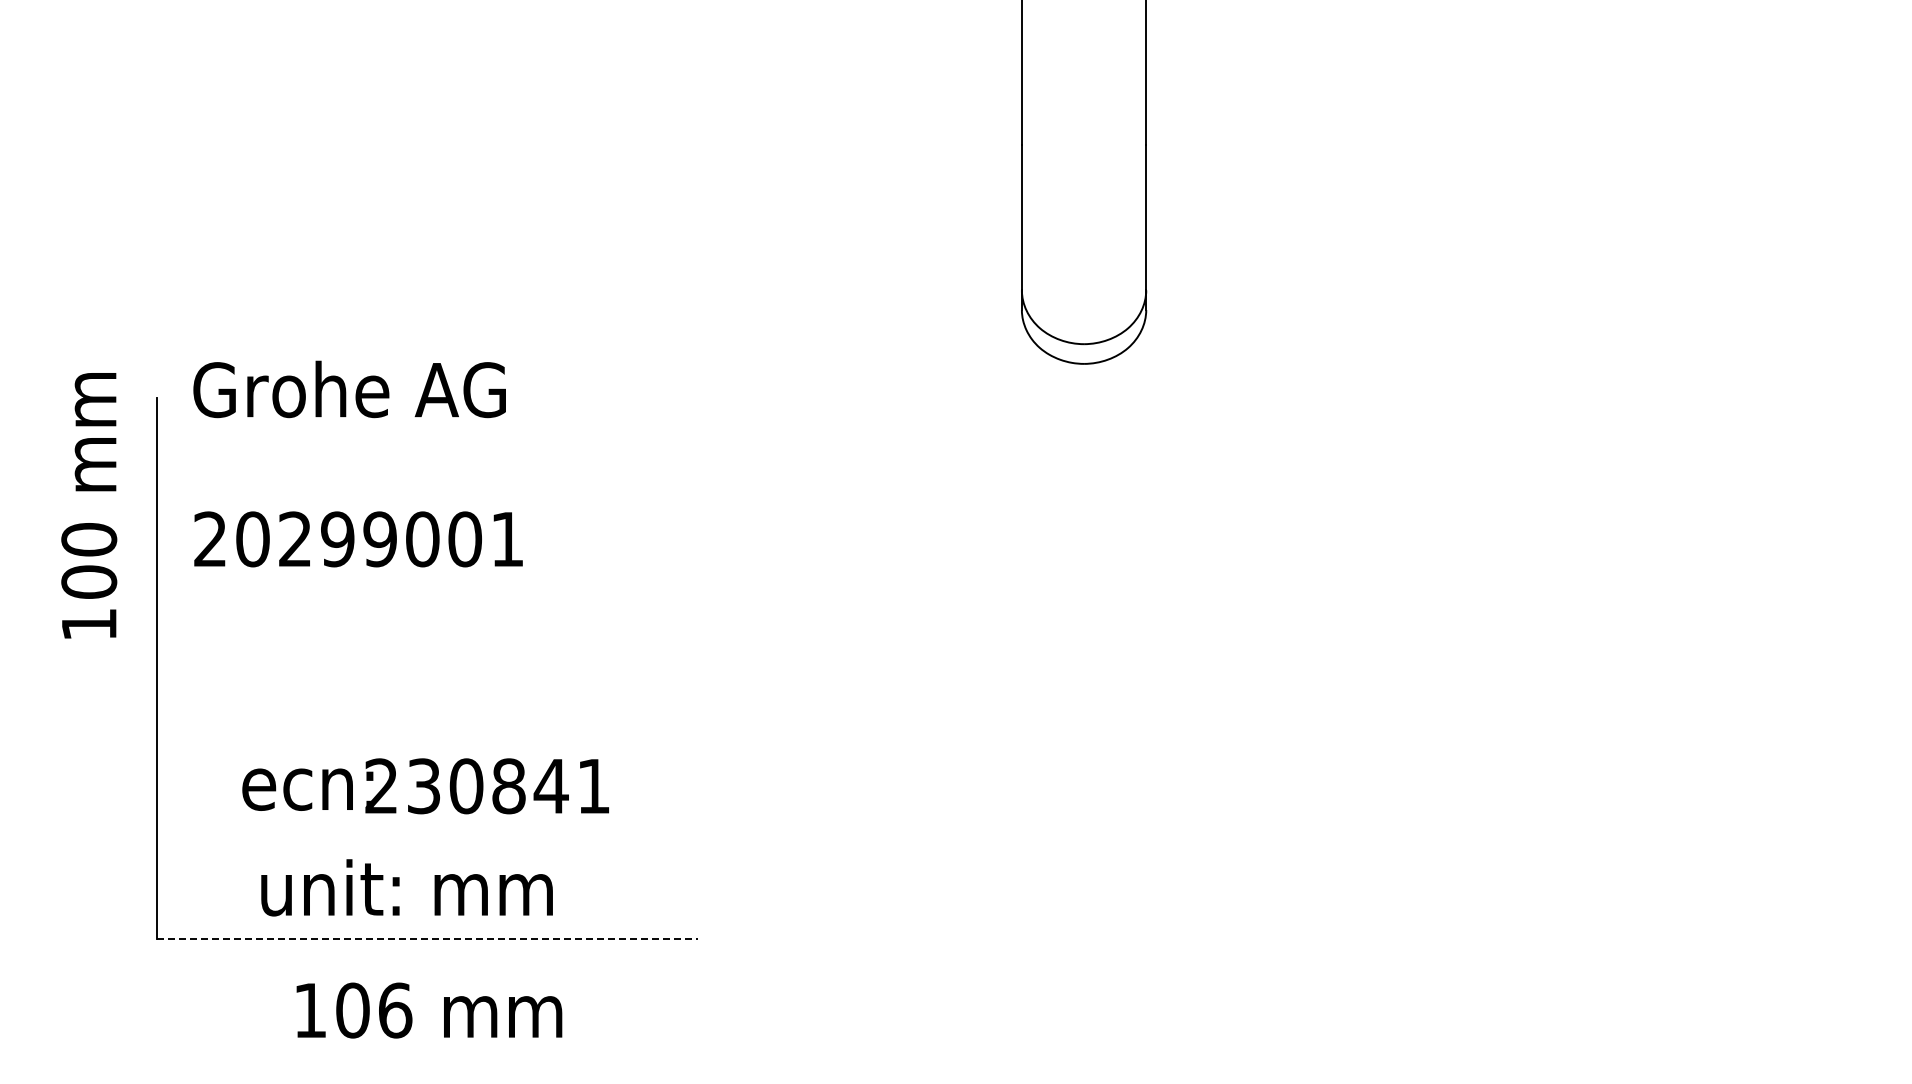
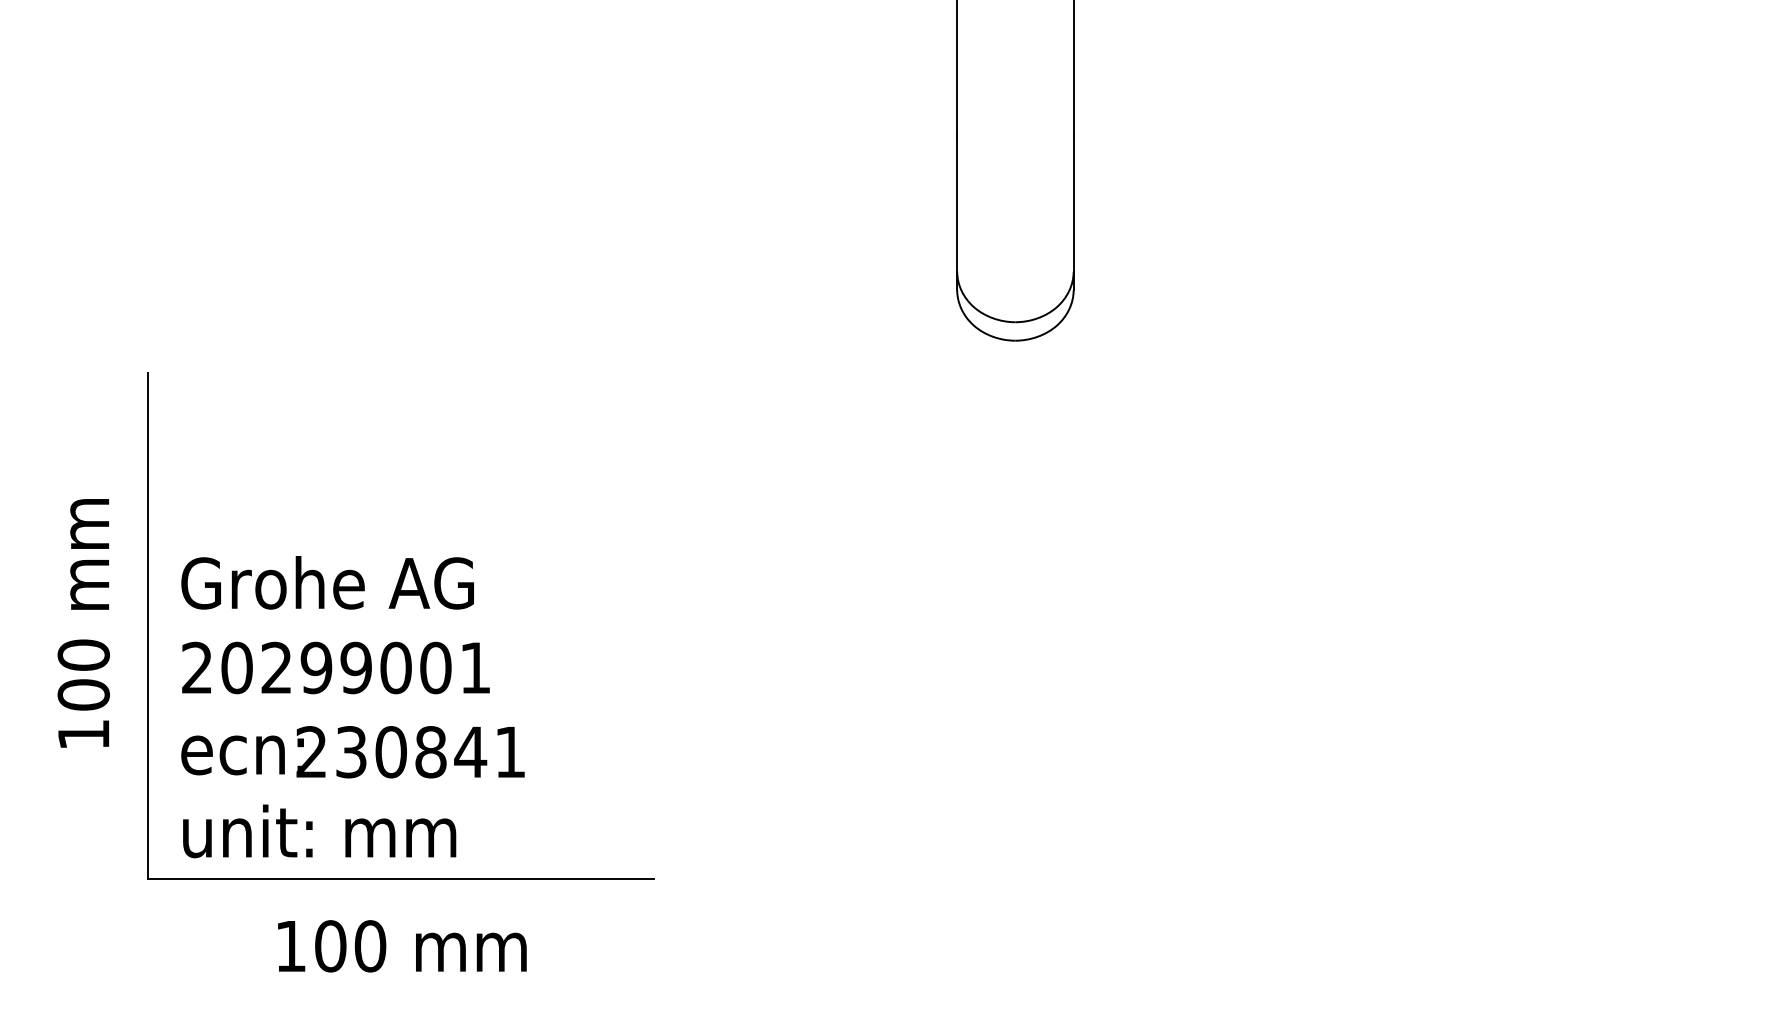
text: (349, 389) -> (327, 582), moved
text: (89, 505) -> (84, 623), moved
text: (358, 539) -> (335, 668), moved
text: (425, 786) -> (352, 752), moved
text: (406, 887) -> (319, 831), moved
line: (428, 938) -> (401, 878), dashed -> solid
text: (395, 1010) -> (370, 946), 106 -> 100

